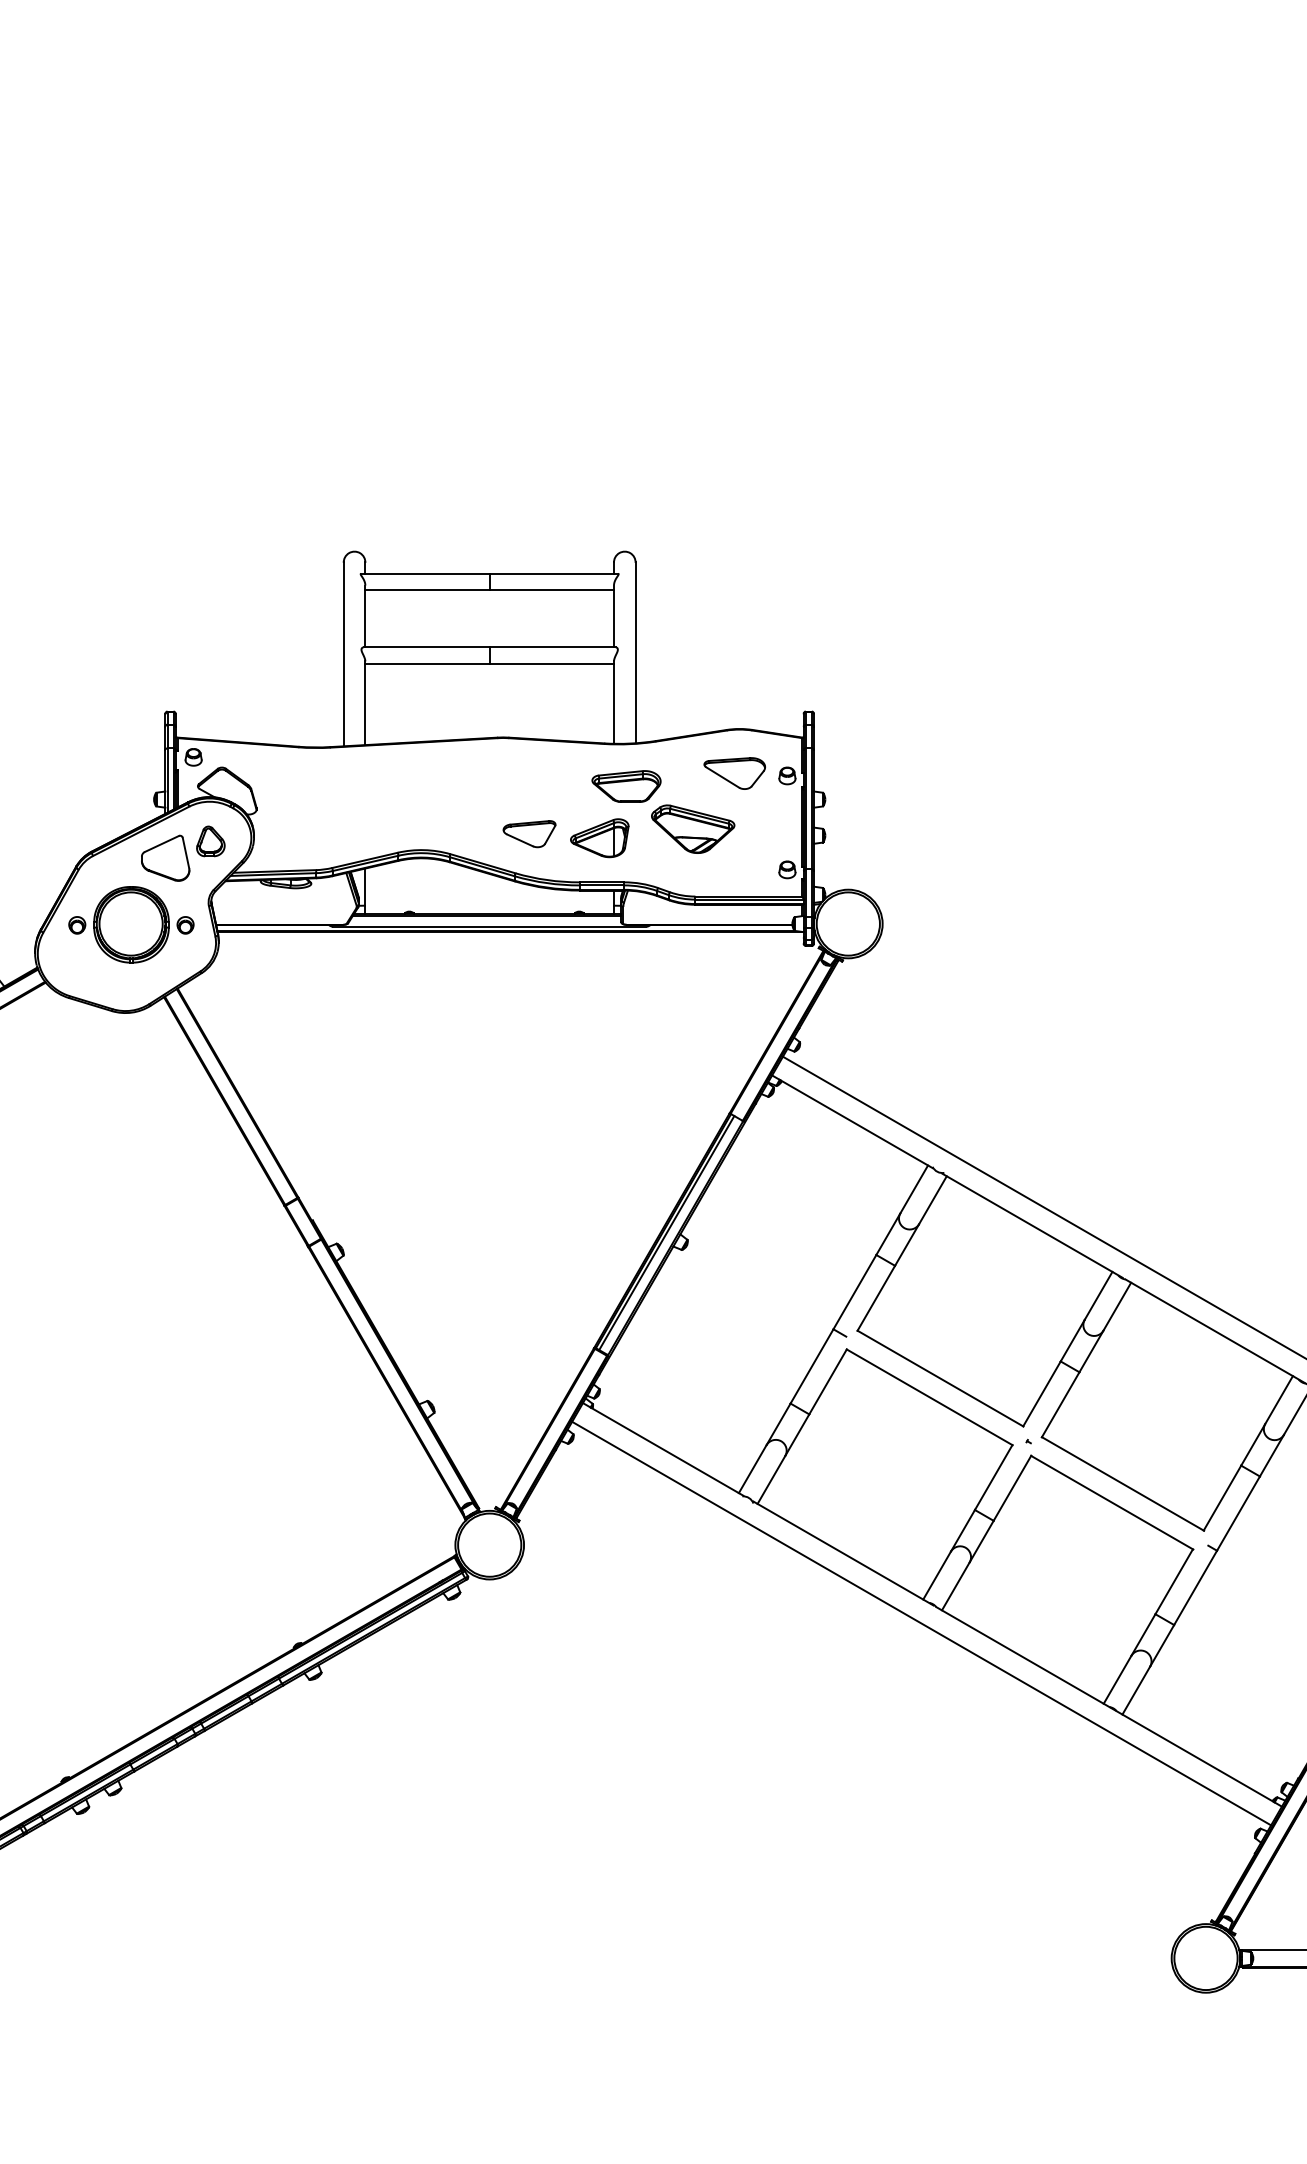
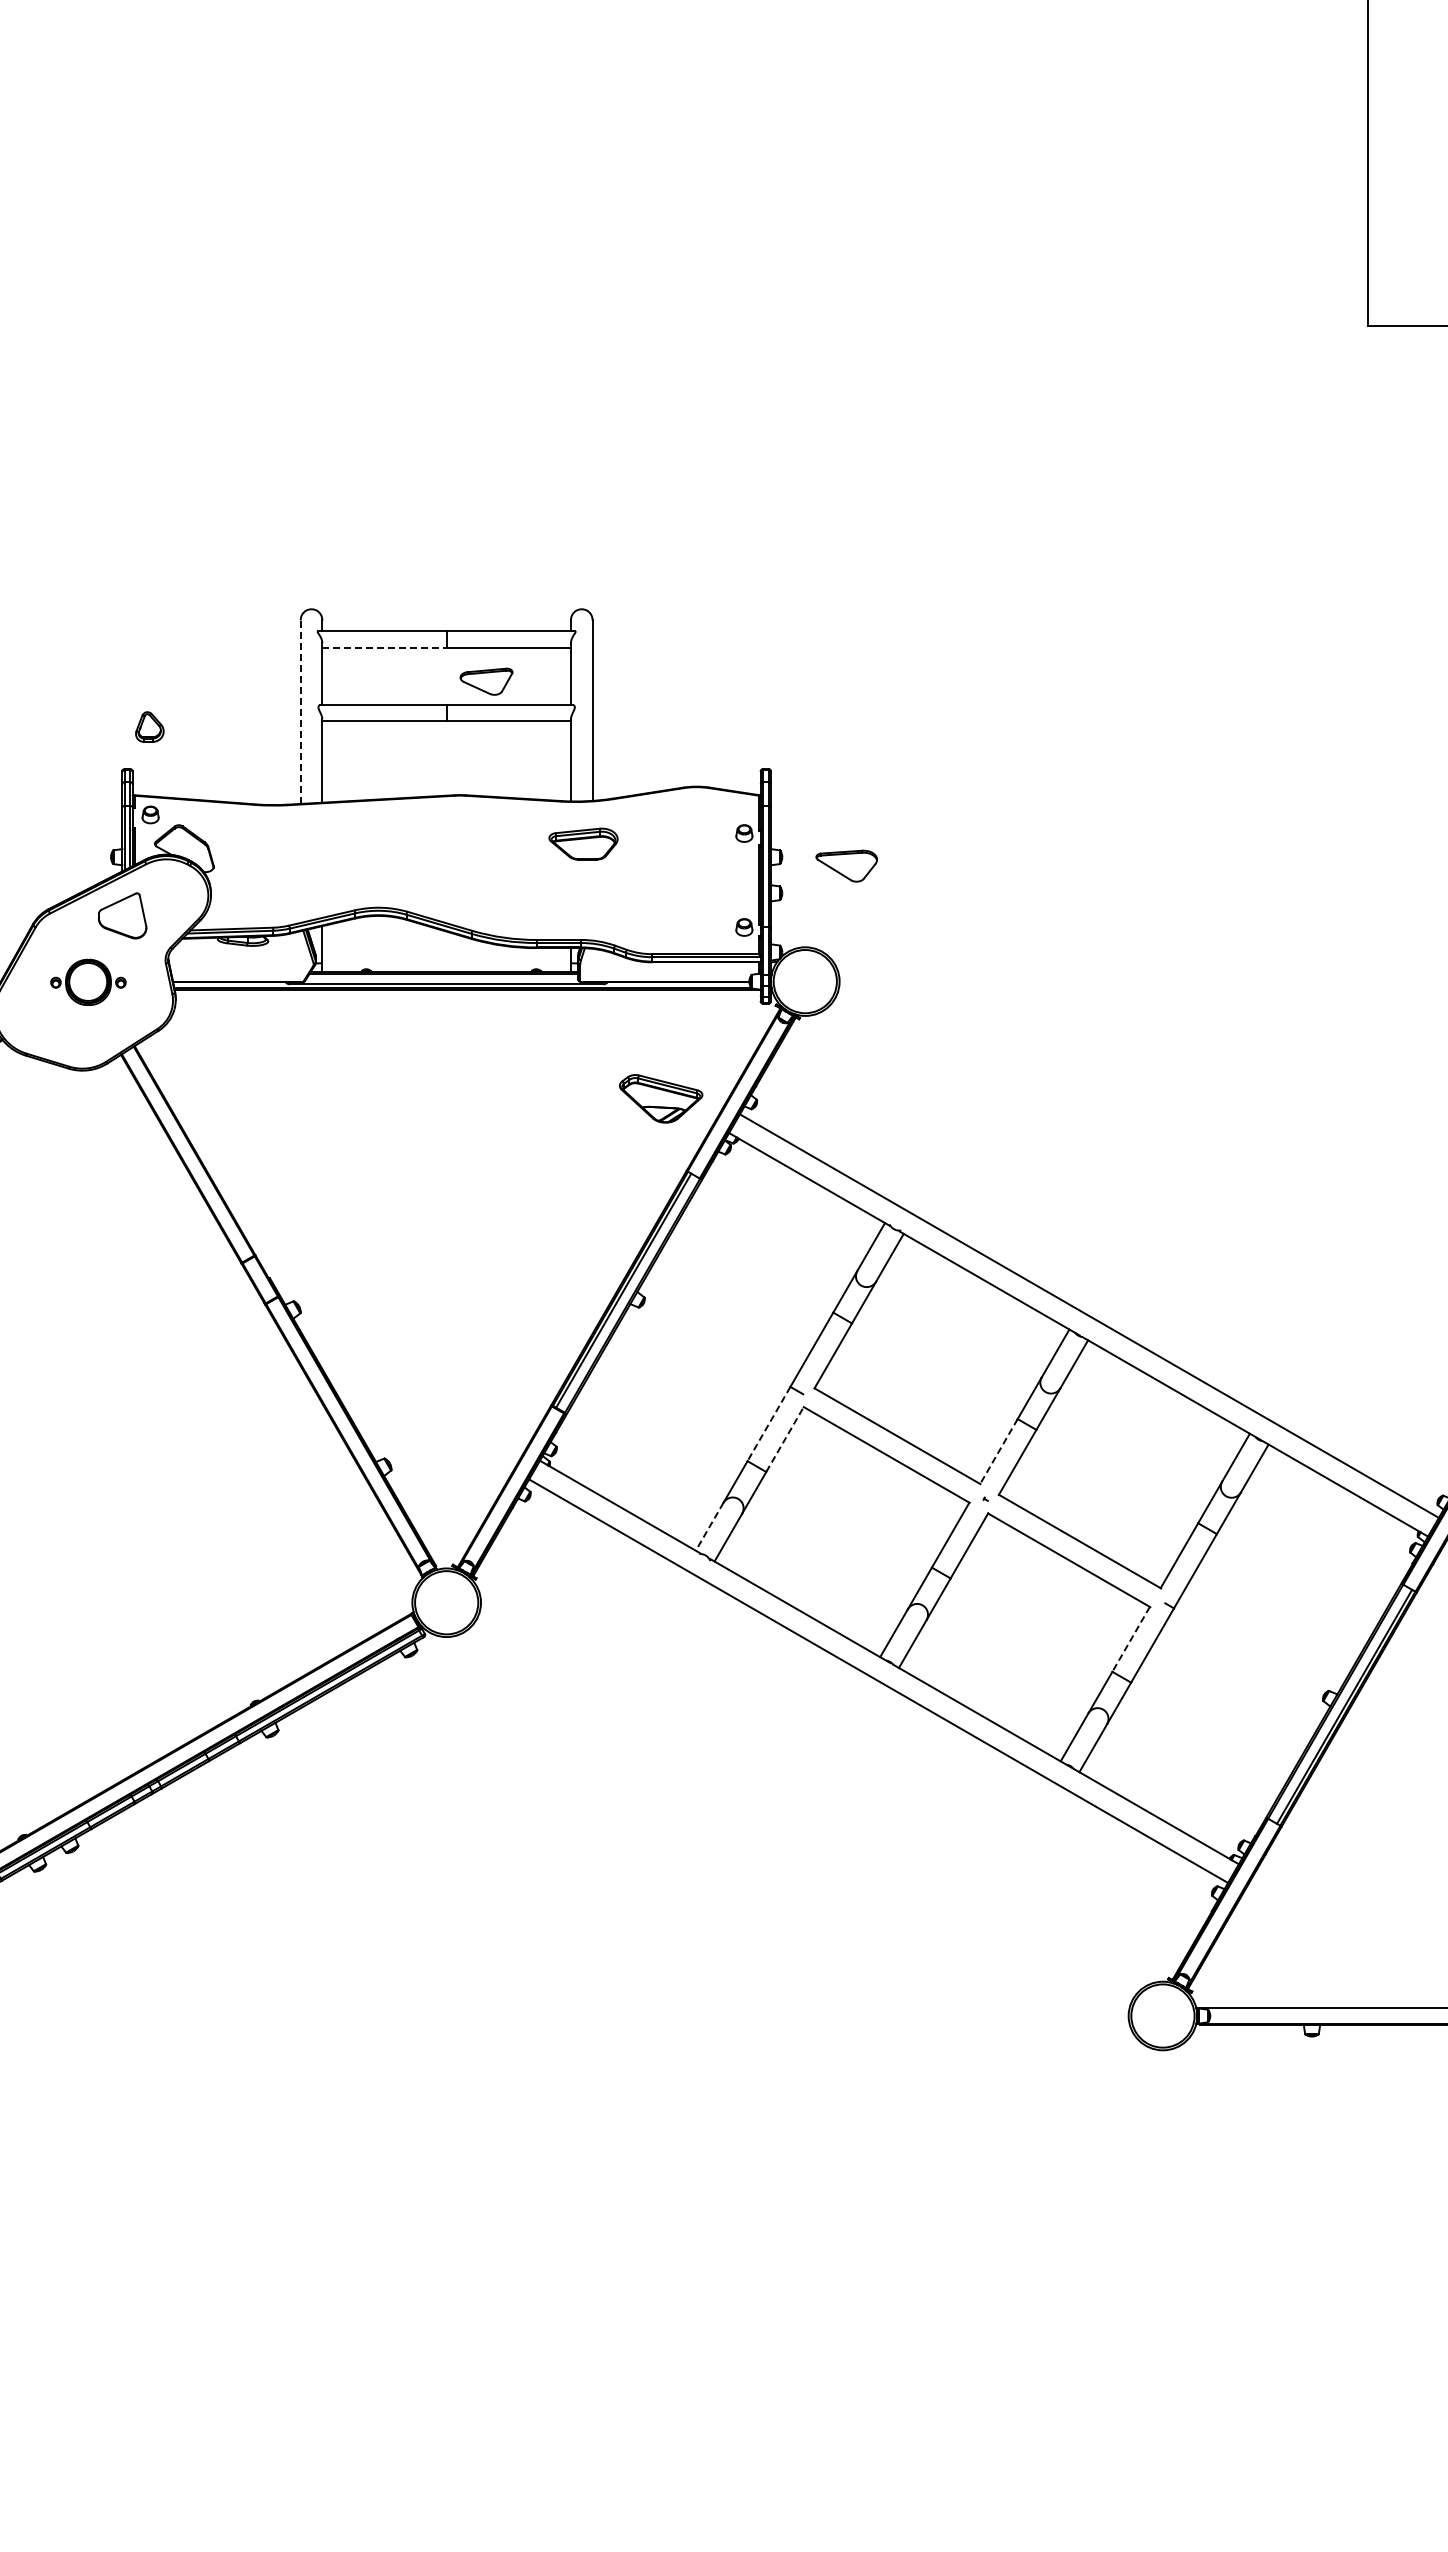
line: (428, 589) -> (385, 647), solid -> dashed
line: (343, 654) -> (300, 712), solid -> dashed
part: (734, 772) -> (846, 865), moved
part: (693, 828) -> (661, 1098), moved
part: (529, 833) -> (486, 681), moved
part: (599, 837) -> (556, 895), removed
part: (210, 840) -> (149, 726), moved
part: (131, 924) -> (88, 982), size x0.6
line: (812, 1366) -> (769, 1424), solid -> dashed
line: (828, 1381) -> (785, 1439), solid -> dashed
line: (1041, 1393) -> (998, 1451), solid -> dashed
line: (752, 1468) -> (709, 1526), solid -> dashed
line: (1173, 1581) -> (1130, 1639), solid -> dashed

